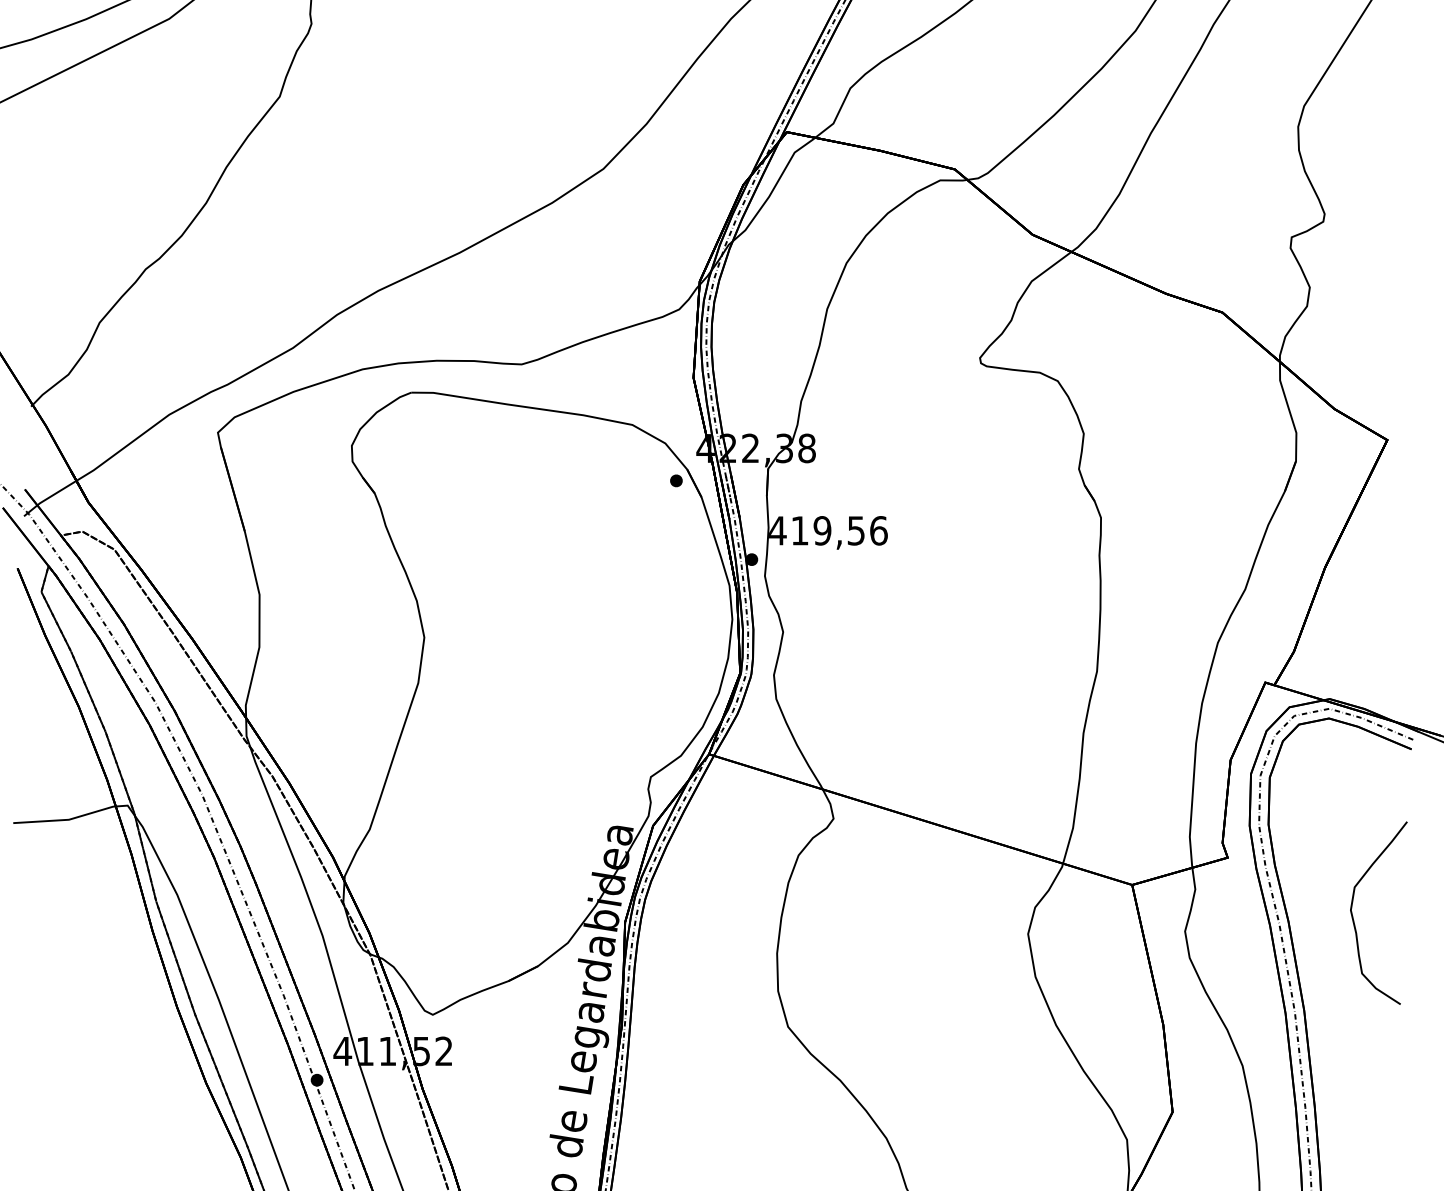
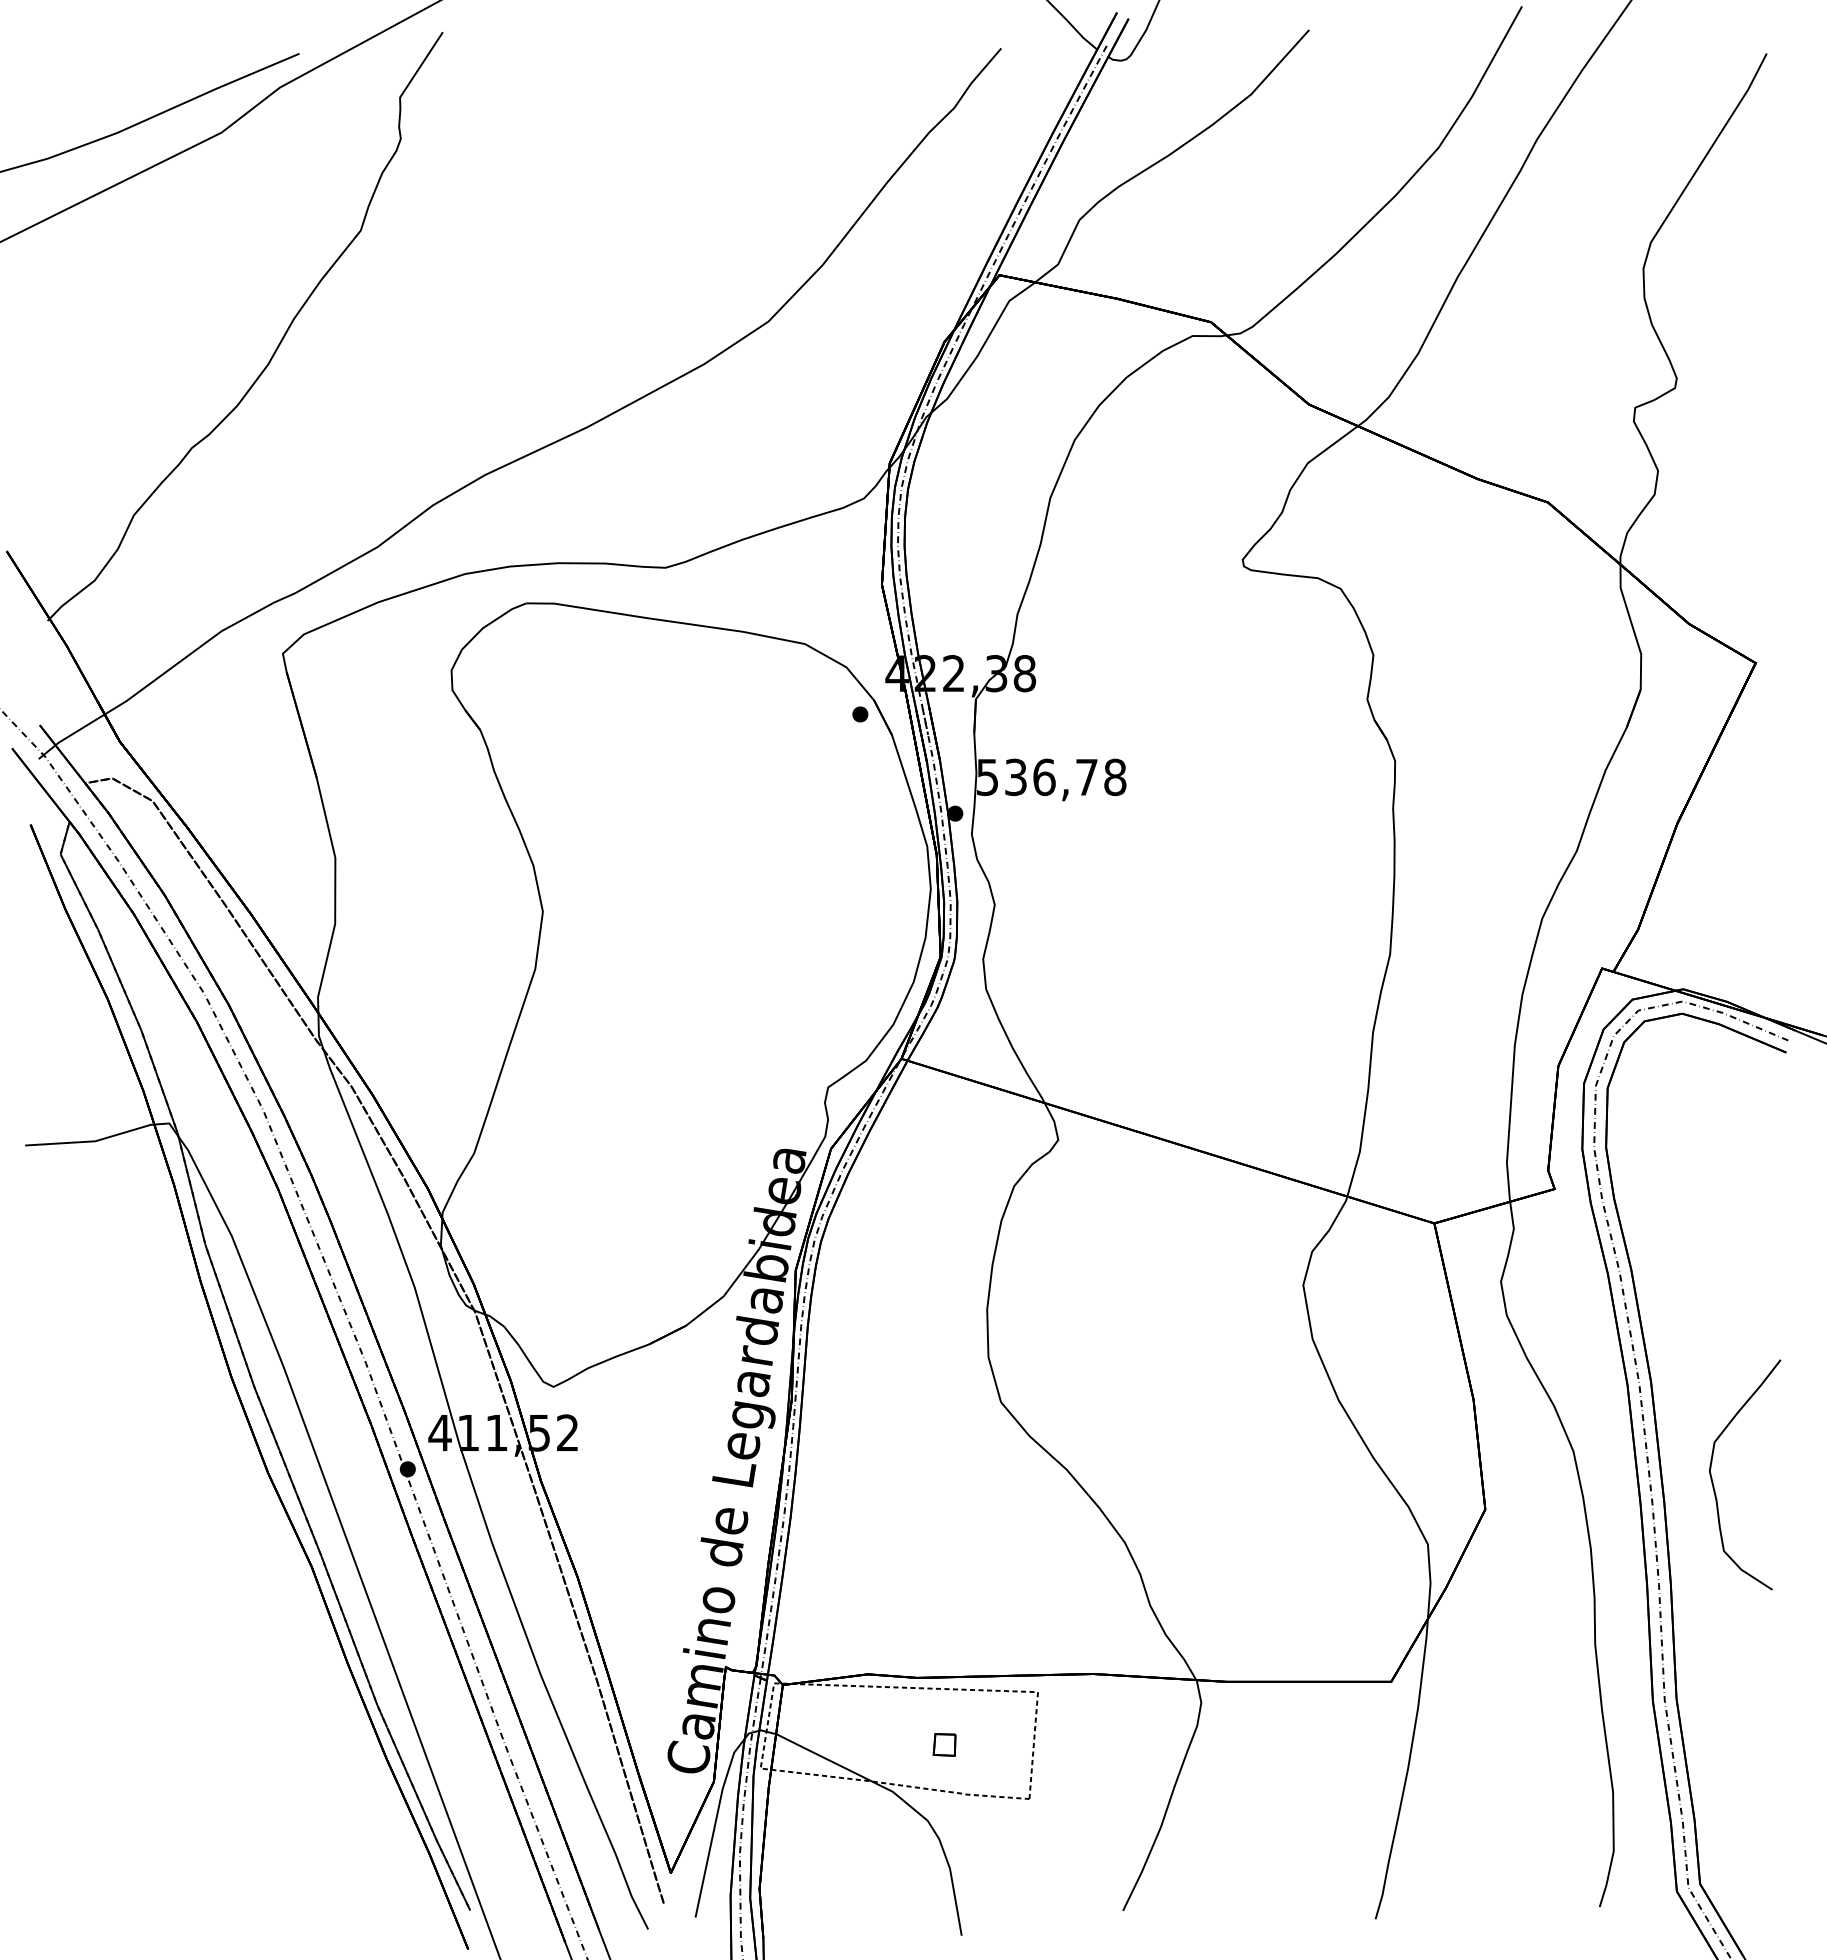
text: (828, 530) -> (1051, 777), 419,56 -> 536,78
curve: (1353, 918) -> (1713, 1481), moved

